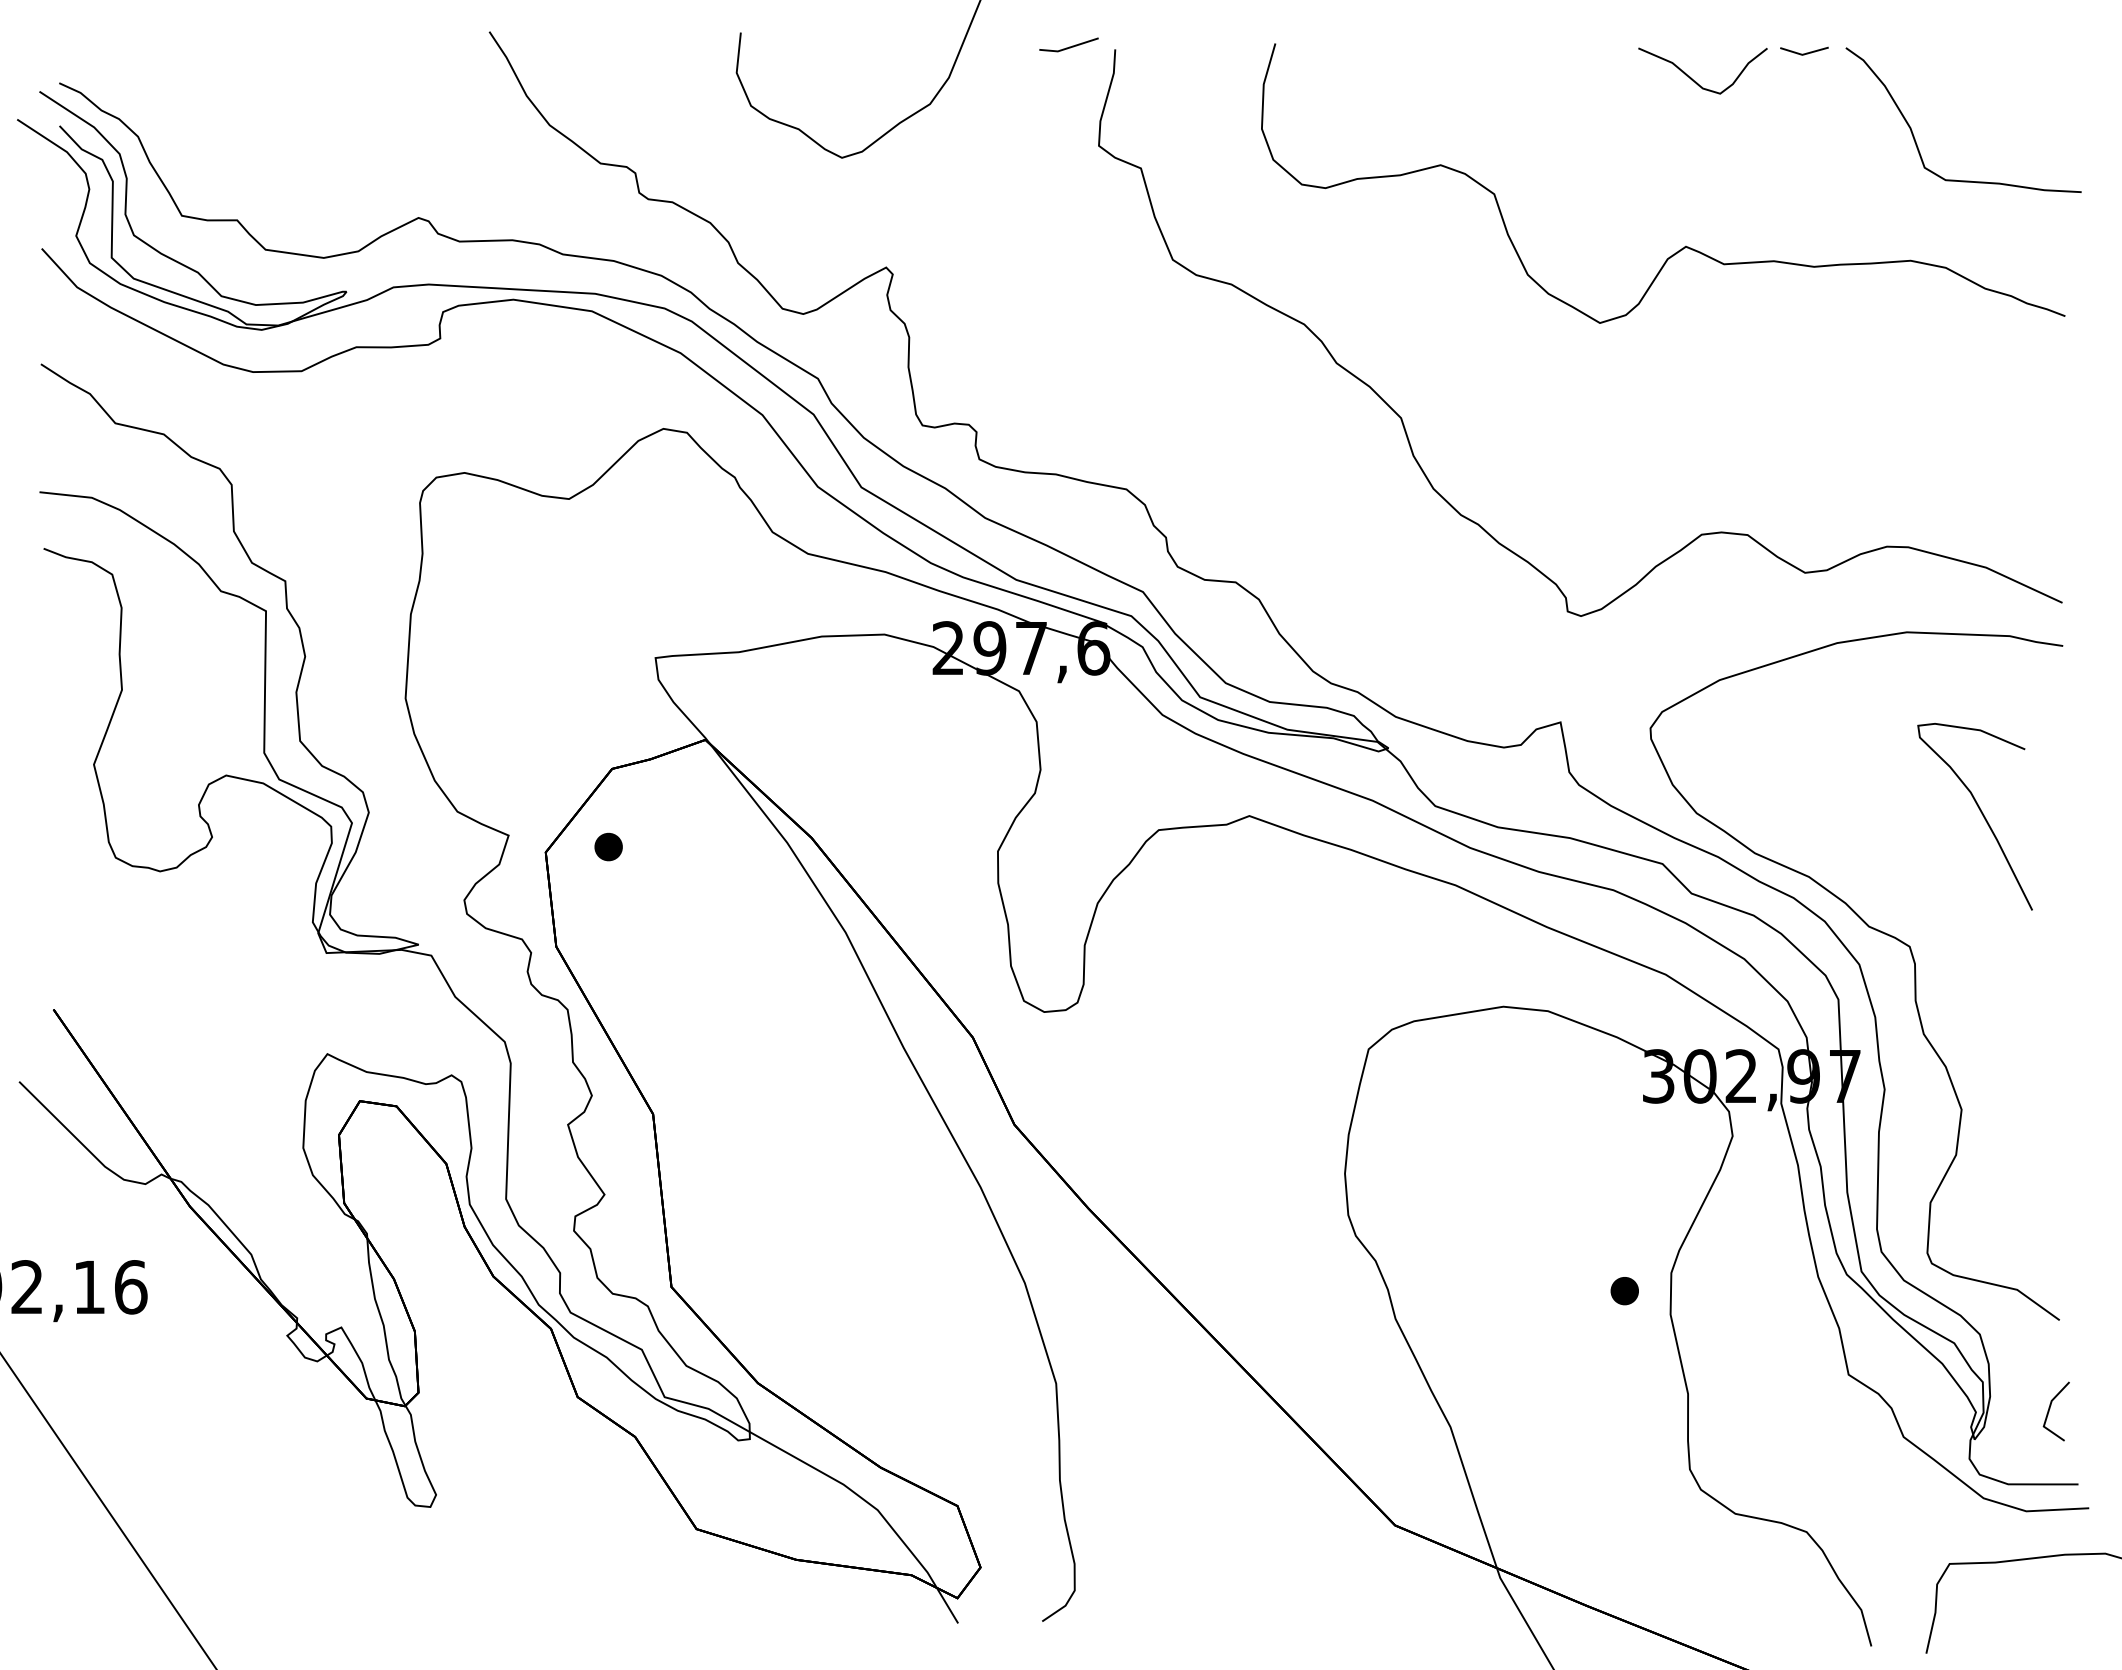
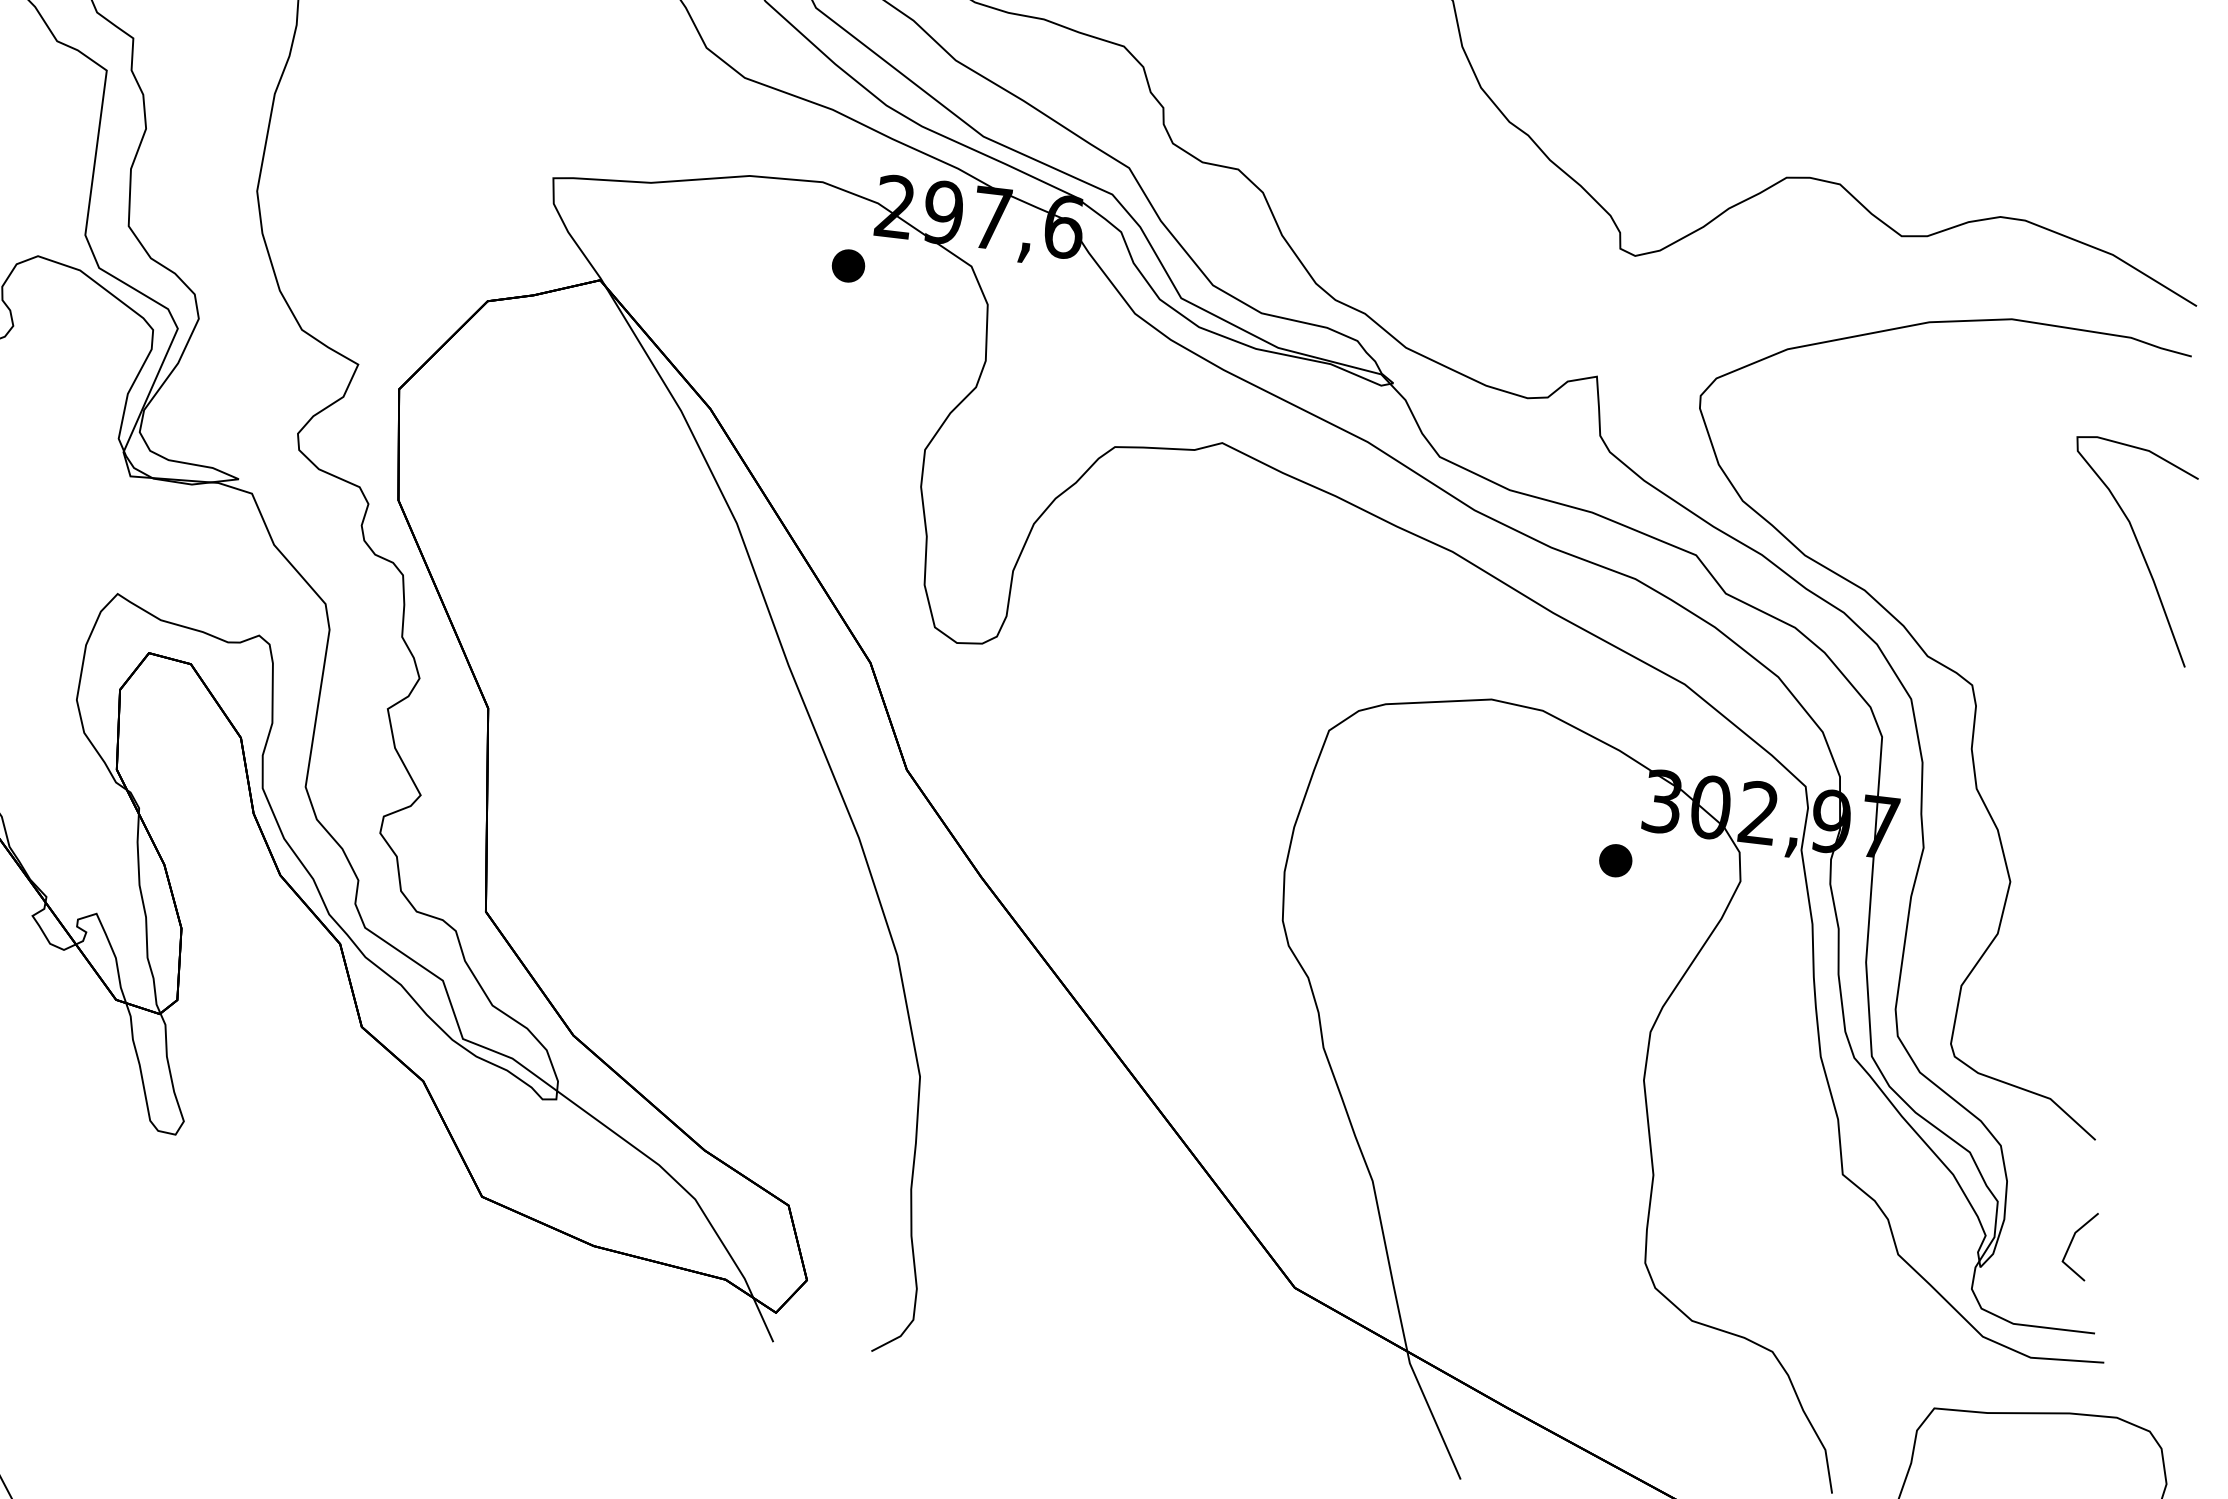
curve: (1980, 812) -> (2138, 546), moved
part: (608, 846) -> (848, 265), moved
part: (1624, 1291) -> (1615, 861), moved

